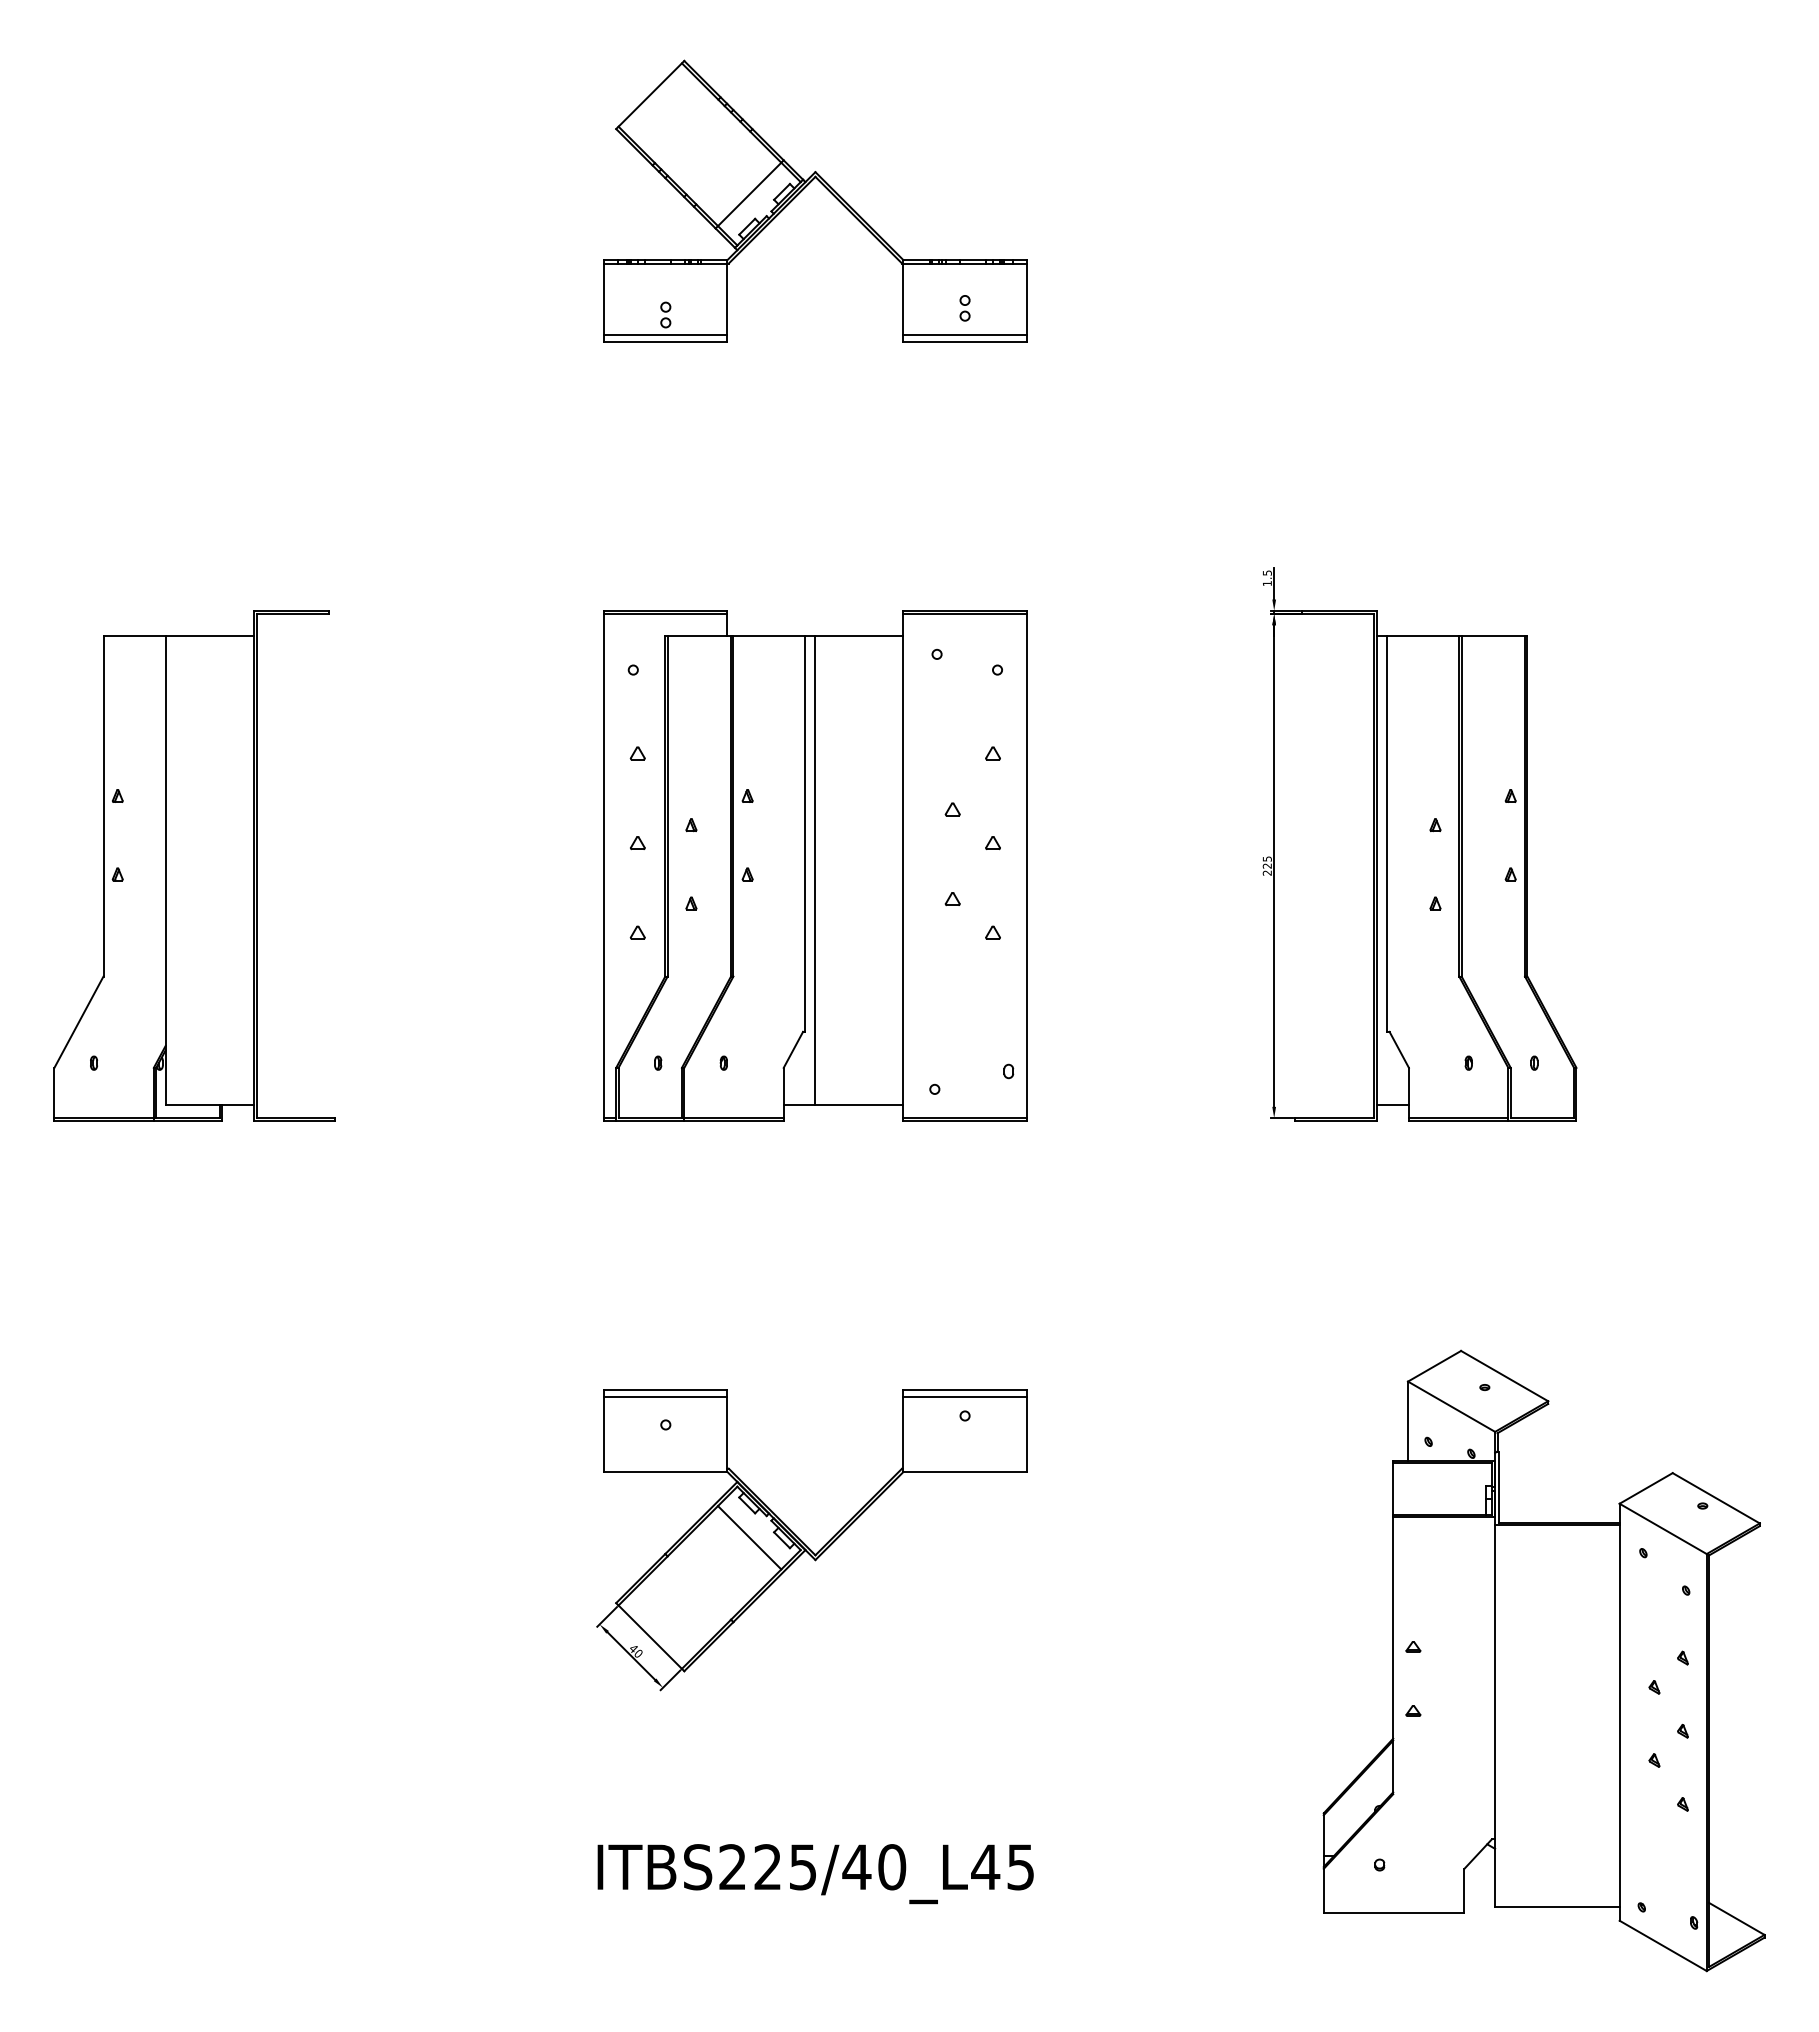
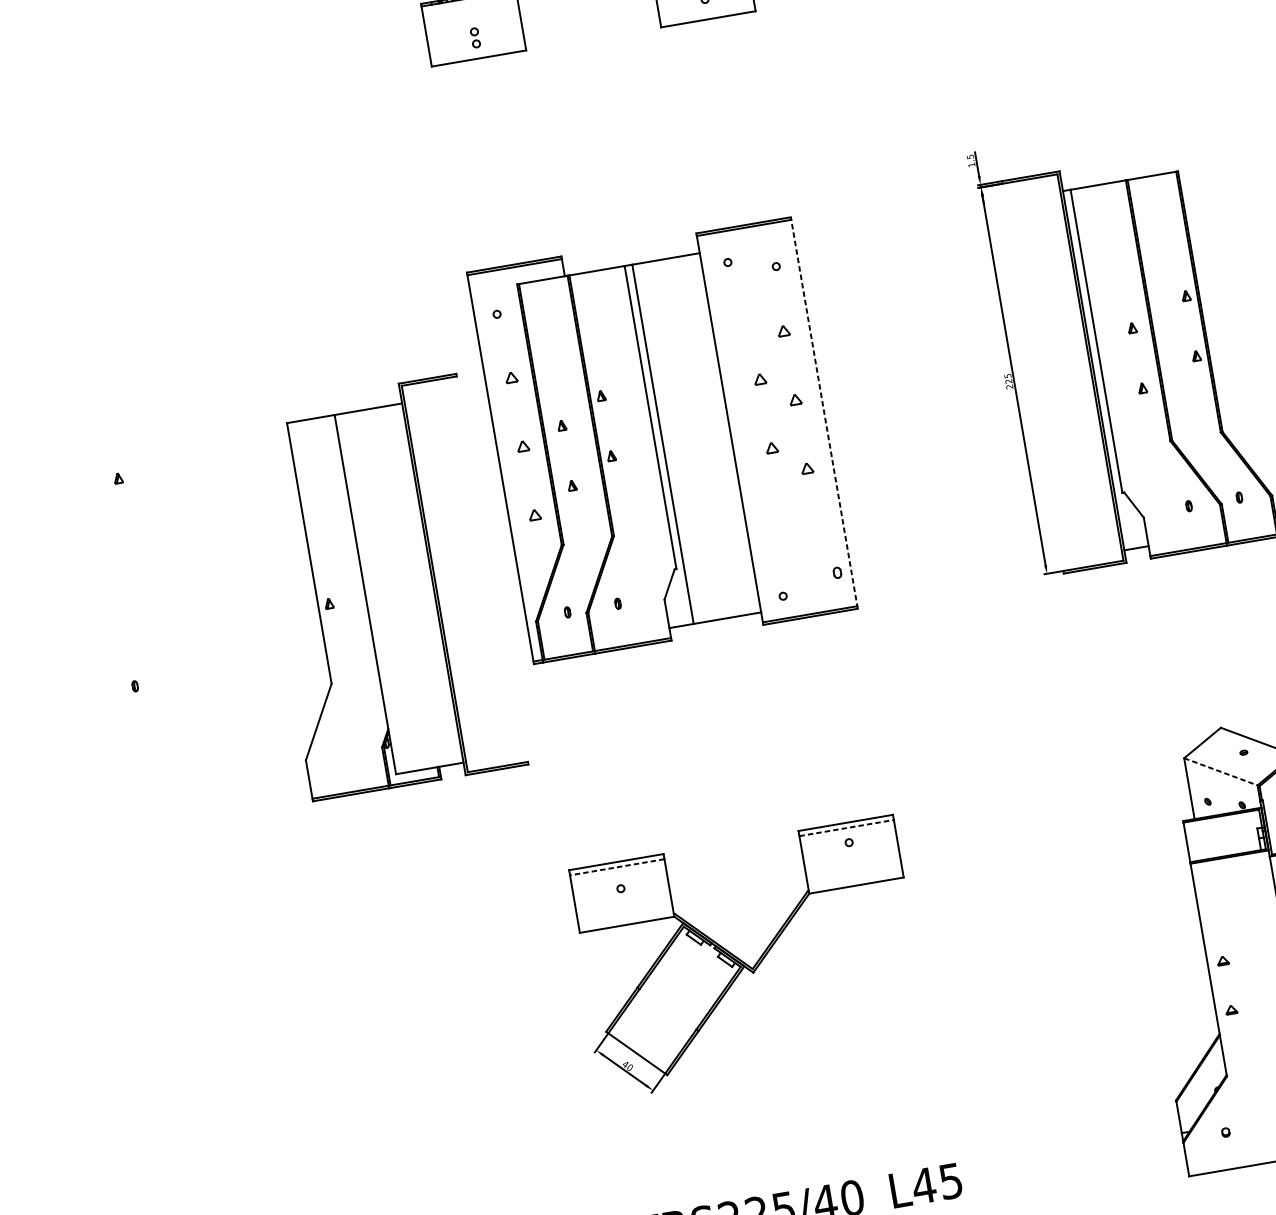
line: (665, 335) -> (477, 53), removed
line: (964, 335) -> (707, 14), removed
part: (194, 865) -> (386, 586), moved
line: (1026, 865) -> (824, 412), solid -> dashed
line: (665, 1396) -> (616, 866), solid -> dashed
line: (965, 1396) -> (846, 827), solid -> dashed
line: (1452, 1406) -> (1221, 771), solid -> dashed
line: (749, 1537) -> (699, 964), removed

